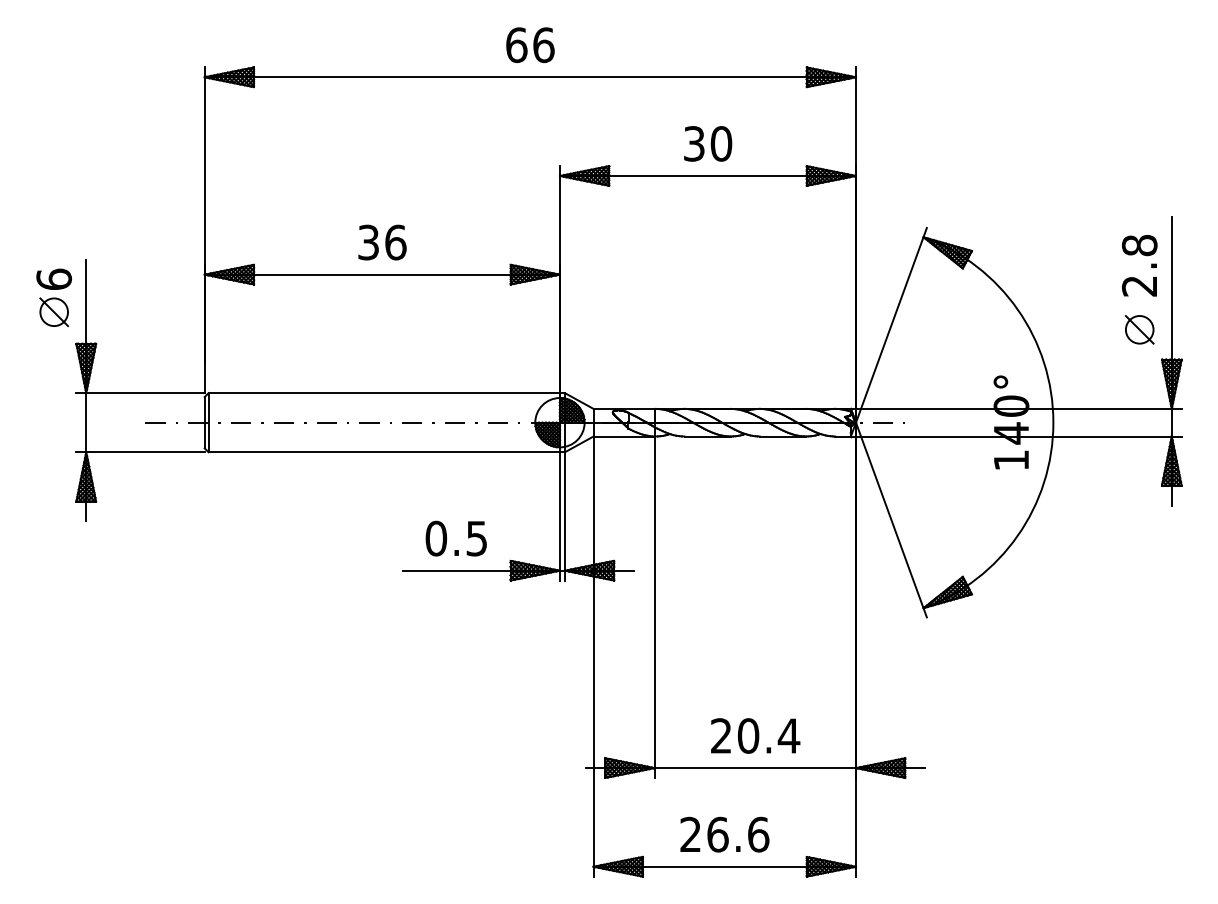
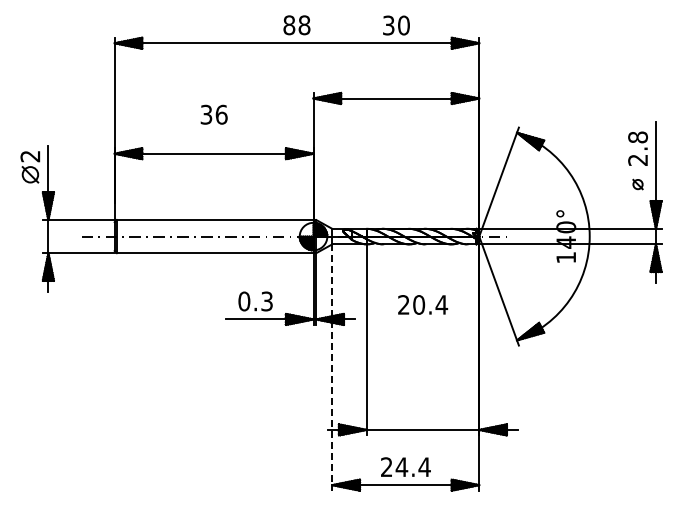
text: (529, 45) -> (296, 25), 66 -> 88
text: (708, 143) -> (396, 25), moved
text: (381, 242) -> (213, 114), moved
text: (54, 279) -> (30, 156), 6 -> 2
part: (1138, 329) -> (637, 184), size x0.6
text: (477, 536) -> (267, 300), 0.5 -> 0.3
line: (593, 658) -> (332, 368), solid -> dashed
text: (756, 735) -> (423, 304), moved
text: (736, 835) -> (412, 467), 26.6 -> 24.4

